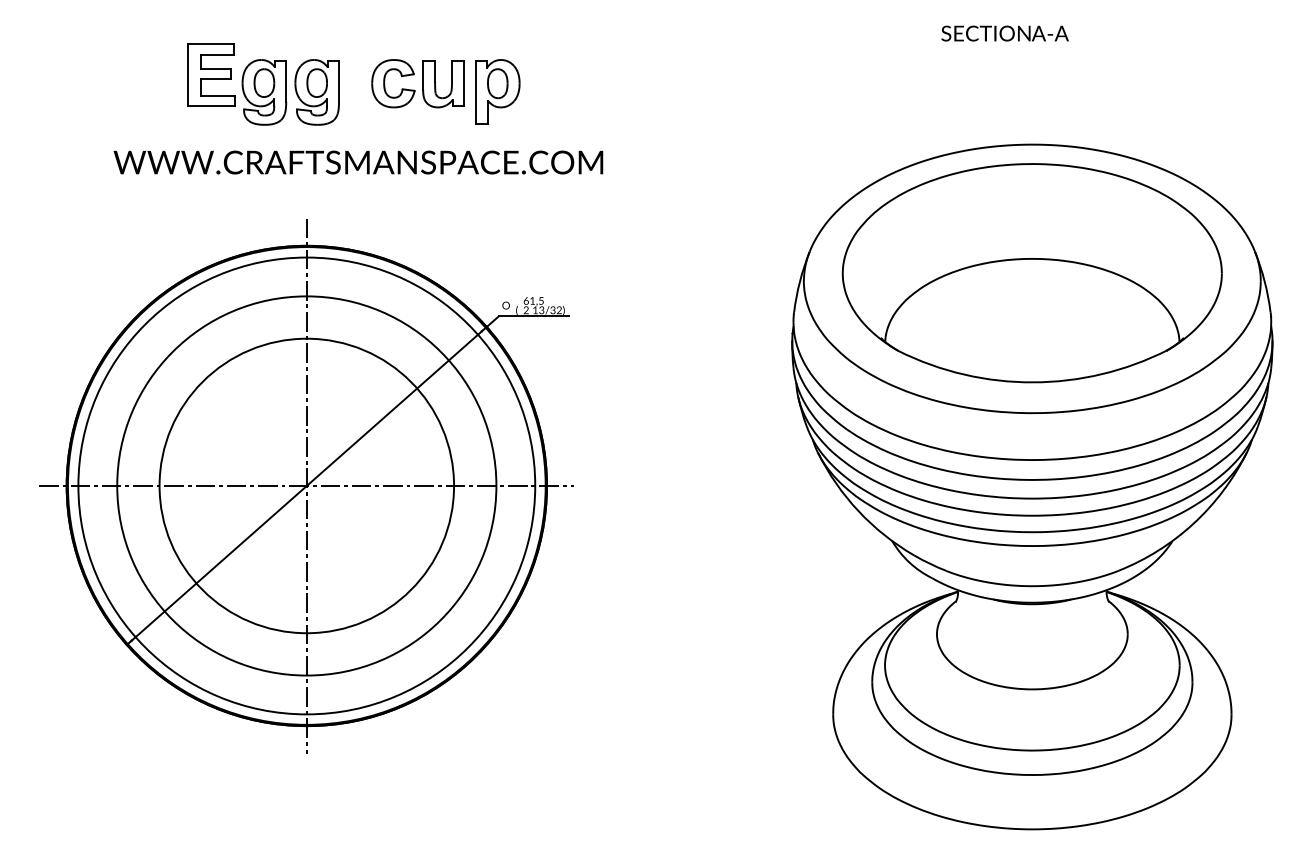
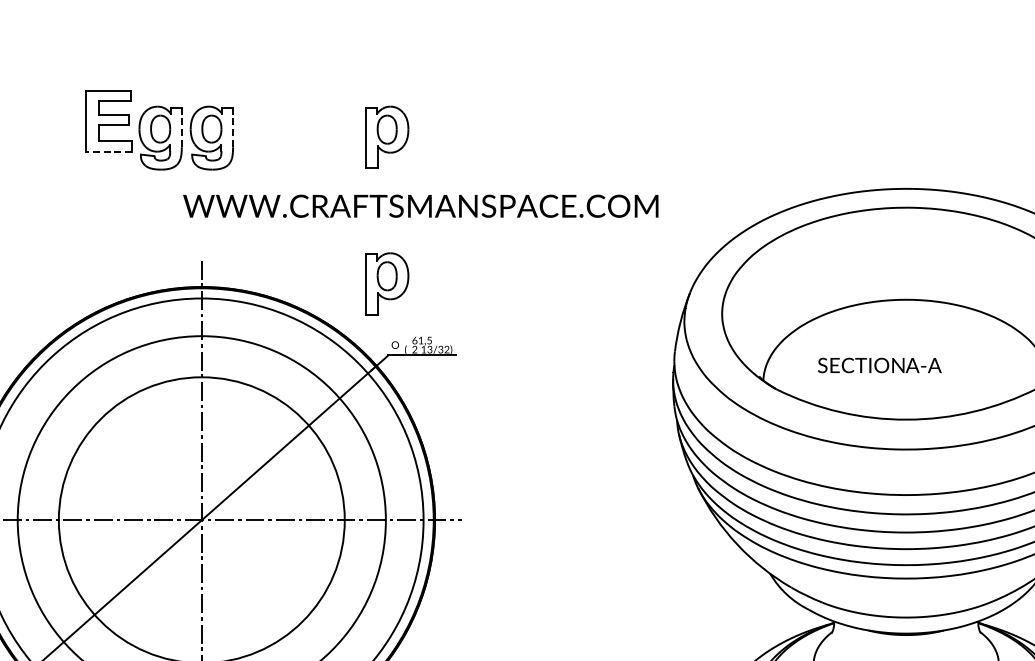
text: (1004, 33) -> (879, 365), moved
line: (286, 81) -> (182, 127), solid -> dashed
line: (339, 81) -> (233, 127), solid -> dashed
part: (417, 83) -> (309, 129), removed
line: (211, 106) -> (109, 151), solid -> dashed
text: (358, 162) -> (420, 206), moved
part: (497, 242) -> (386, 283), added

